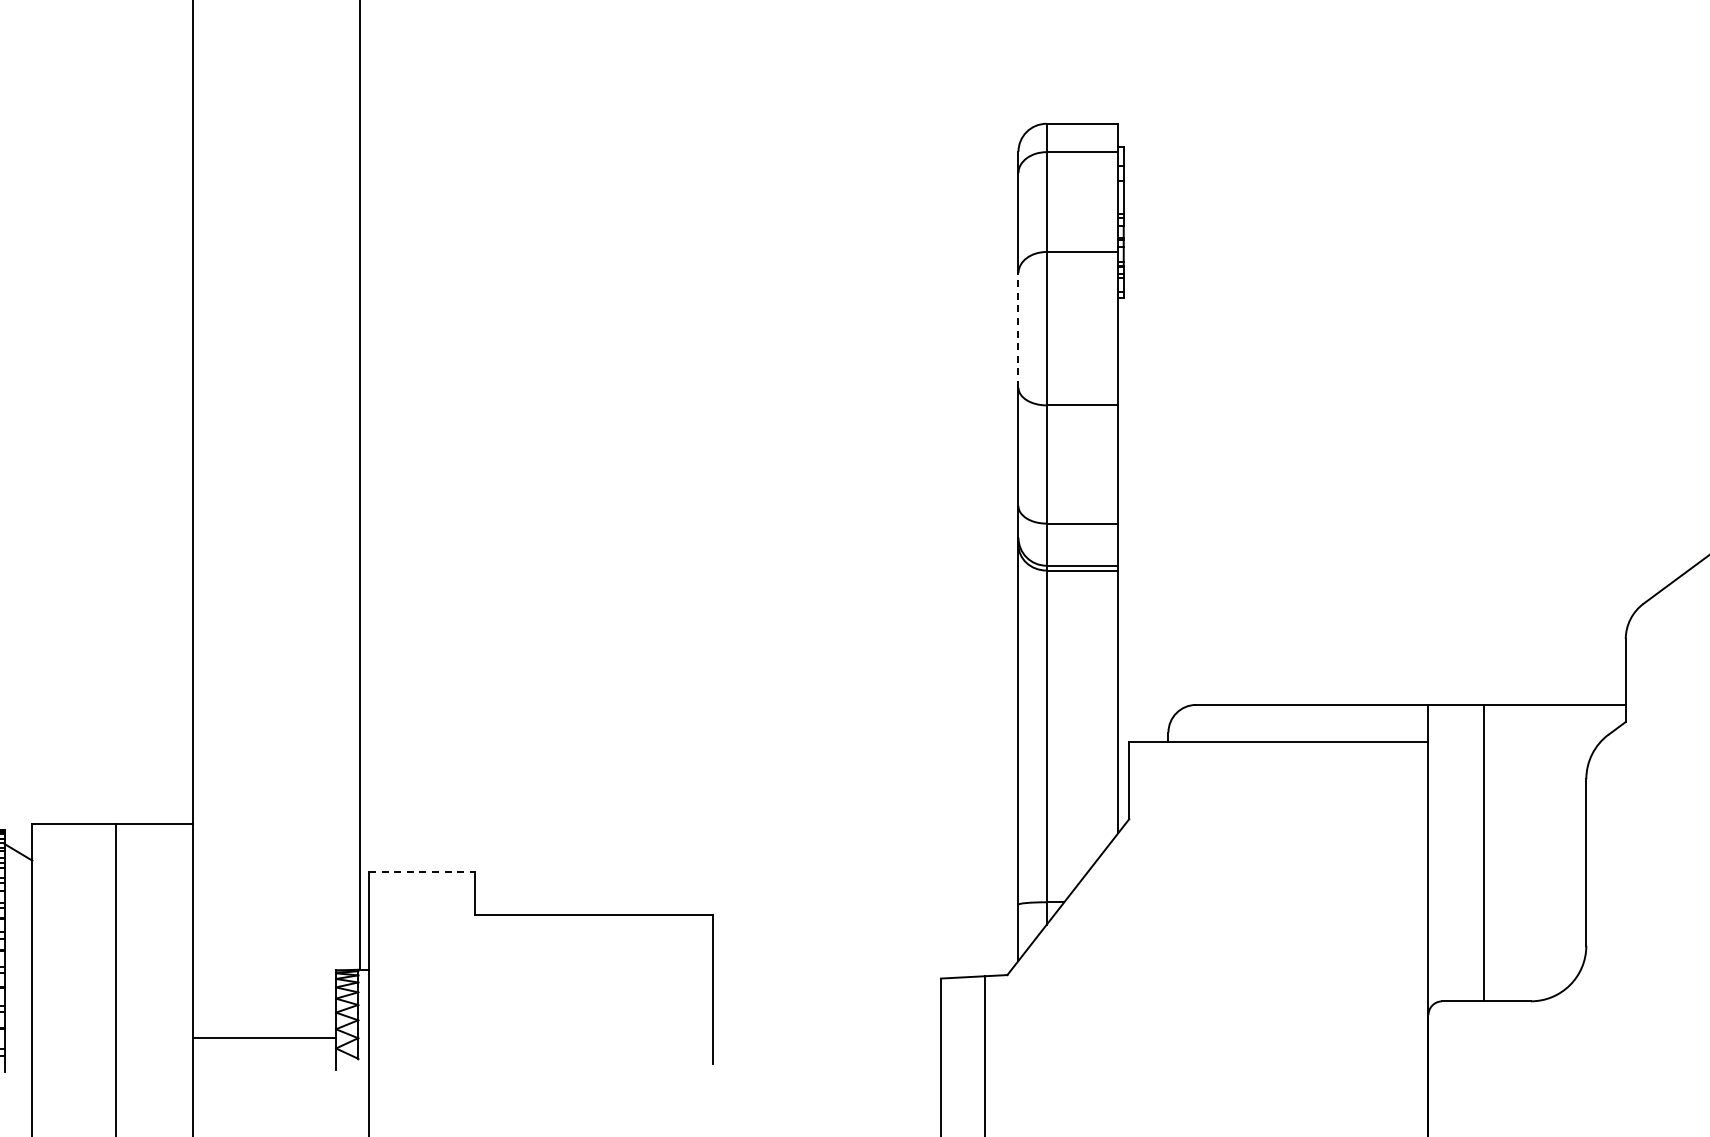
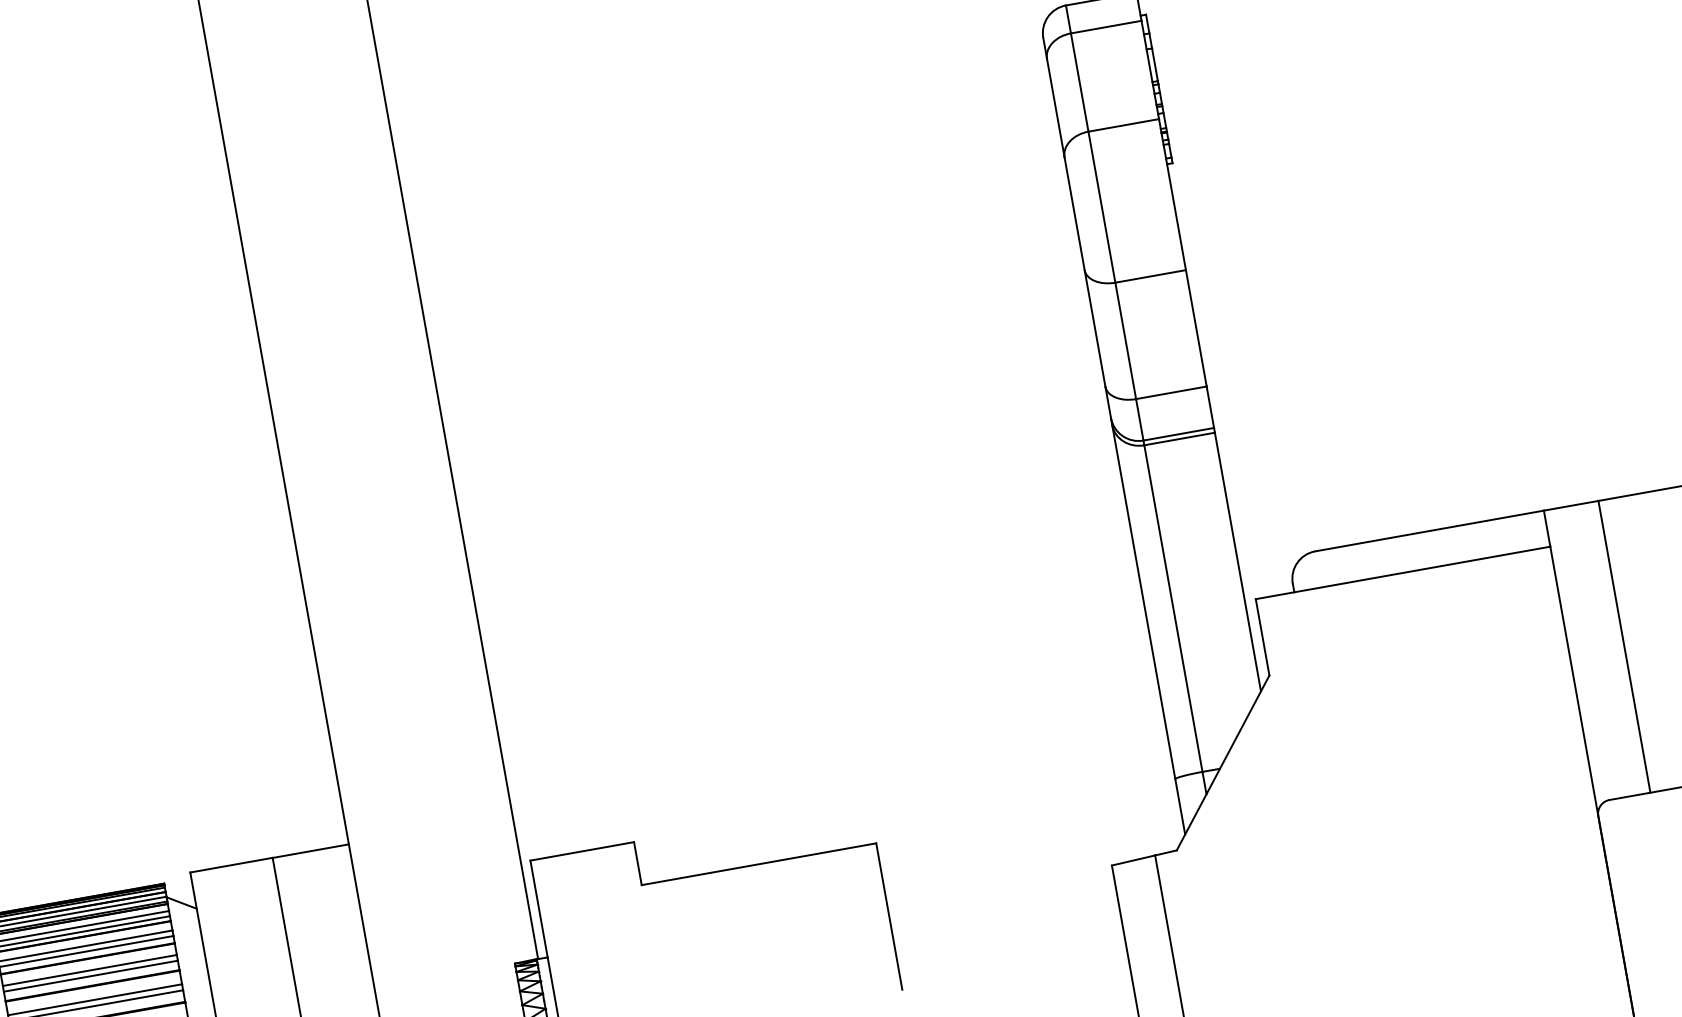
line: (1018, 329) -> (1074, 212), dashed -> solid
line: (421, 871) -> (581, 851), dashed -> solid

